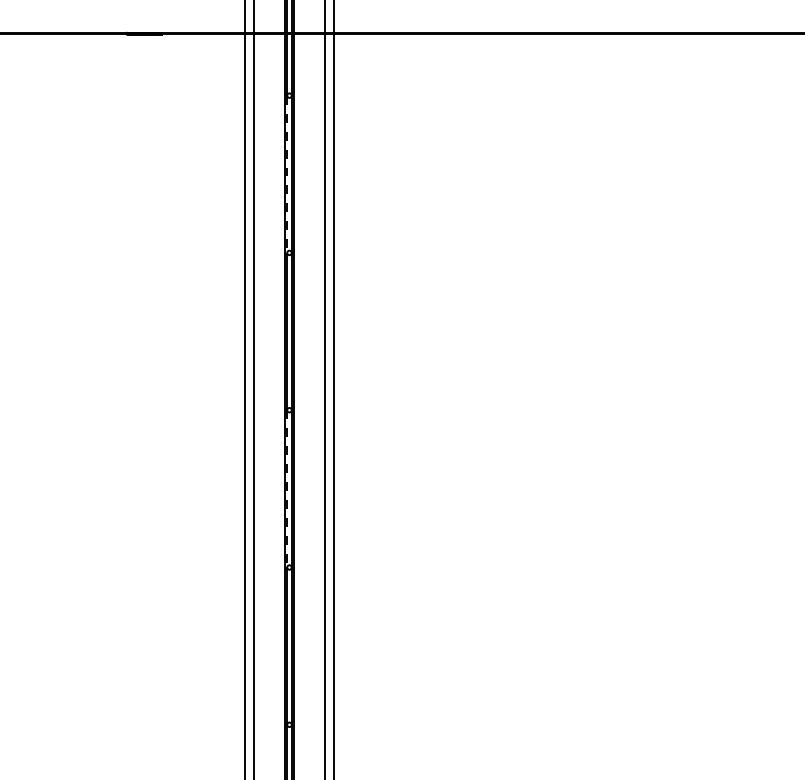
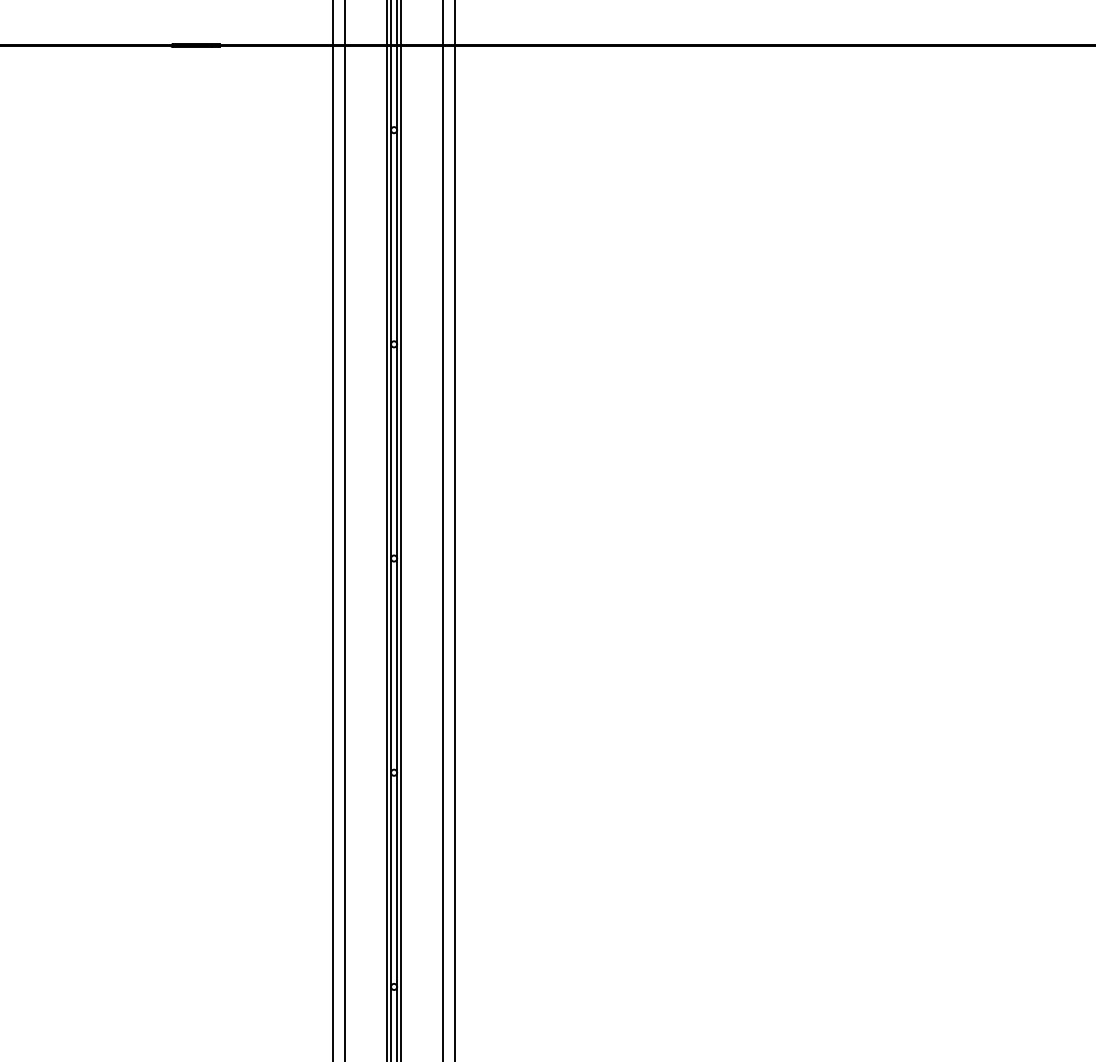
line: (287, 174) -> (391, 237), dashed -> solid
line: (287, 489) -> (391, 666), dashed -> solid

